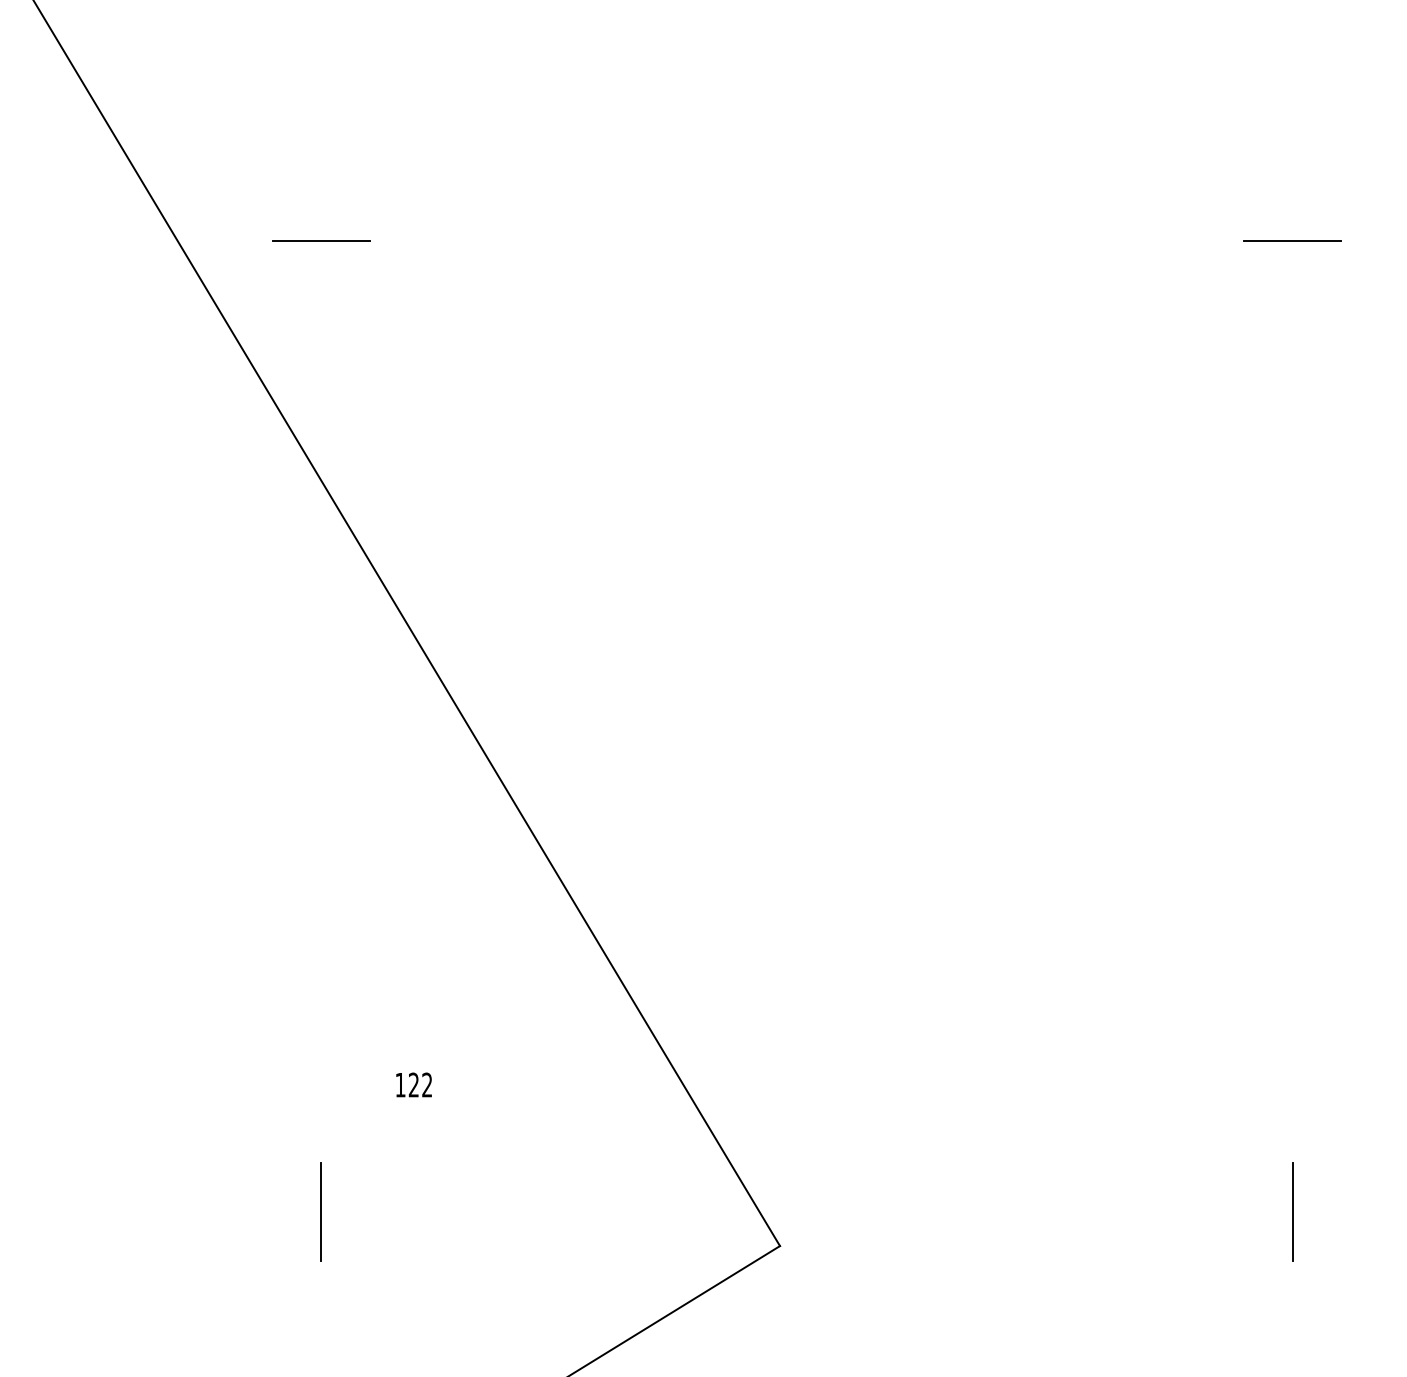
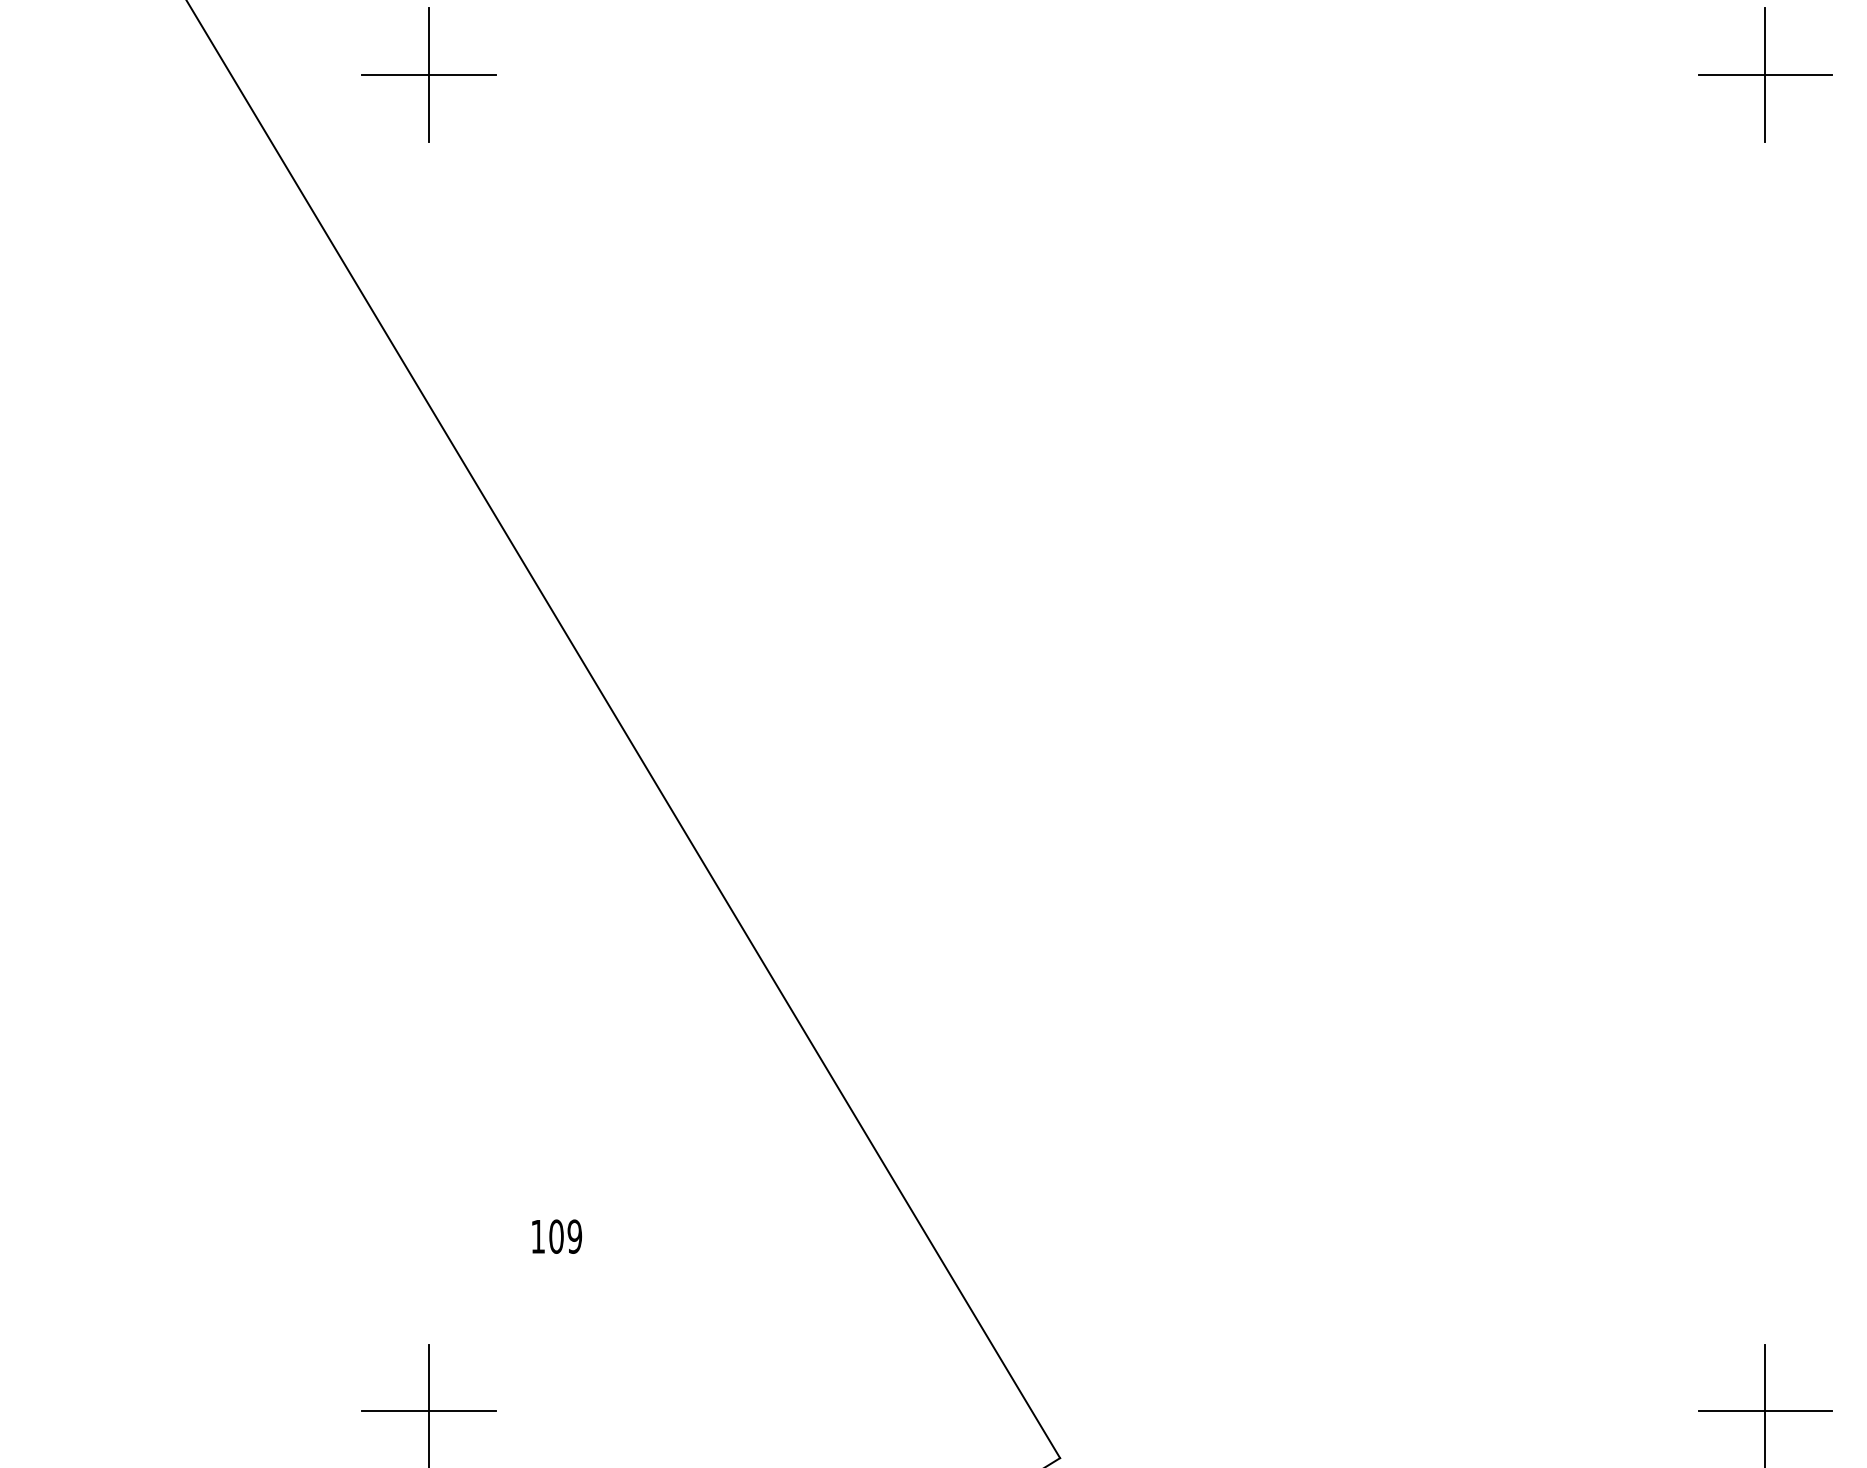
line: (321, 240) -> (429, 74), added
line: (1292, 240) -> (1765, 74), added
text: (420, 1084) -> (565, 1235), 122 -> 109
line: (320, 1212) -> (427, 1411), added
line: (1292, 1212) -> (1765, 1411), added

